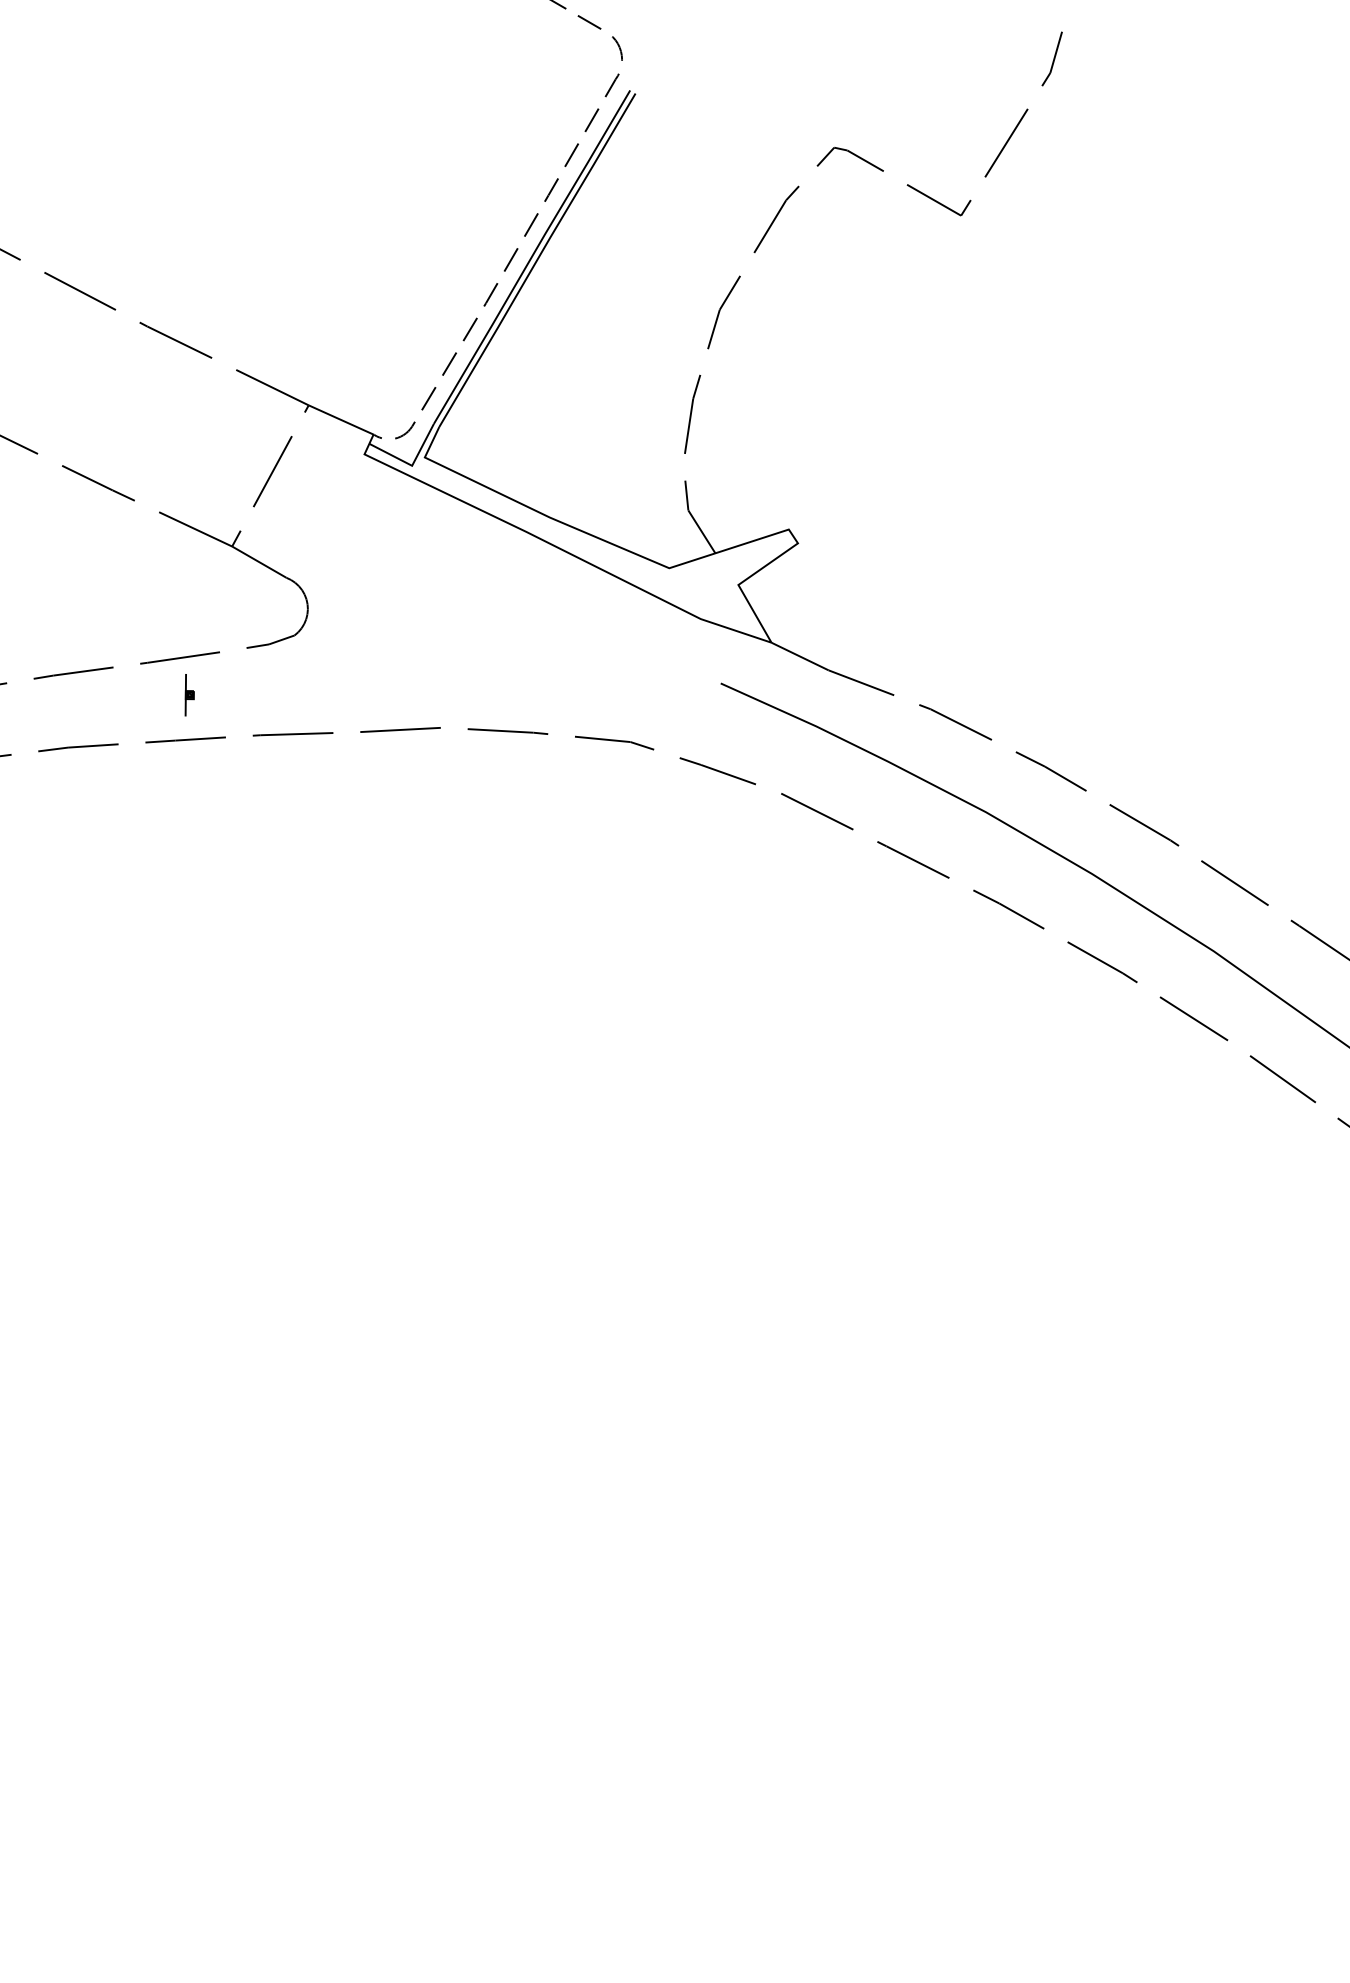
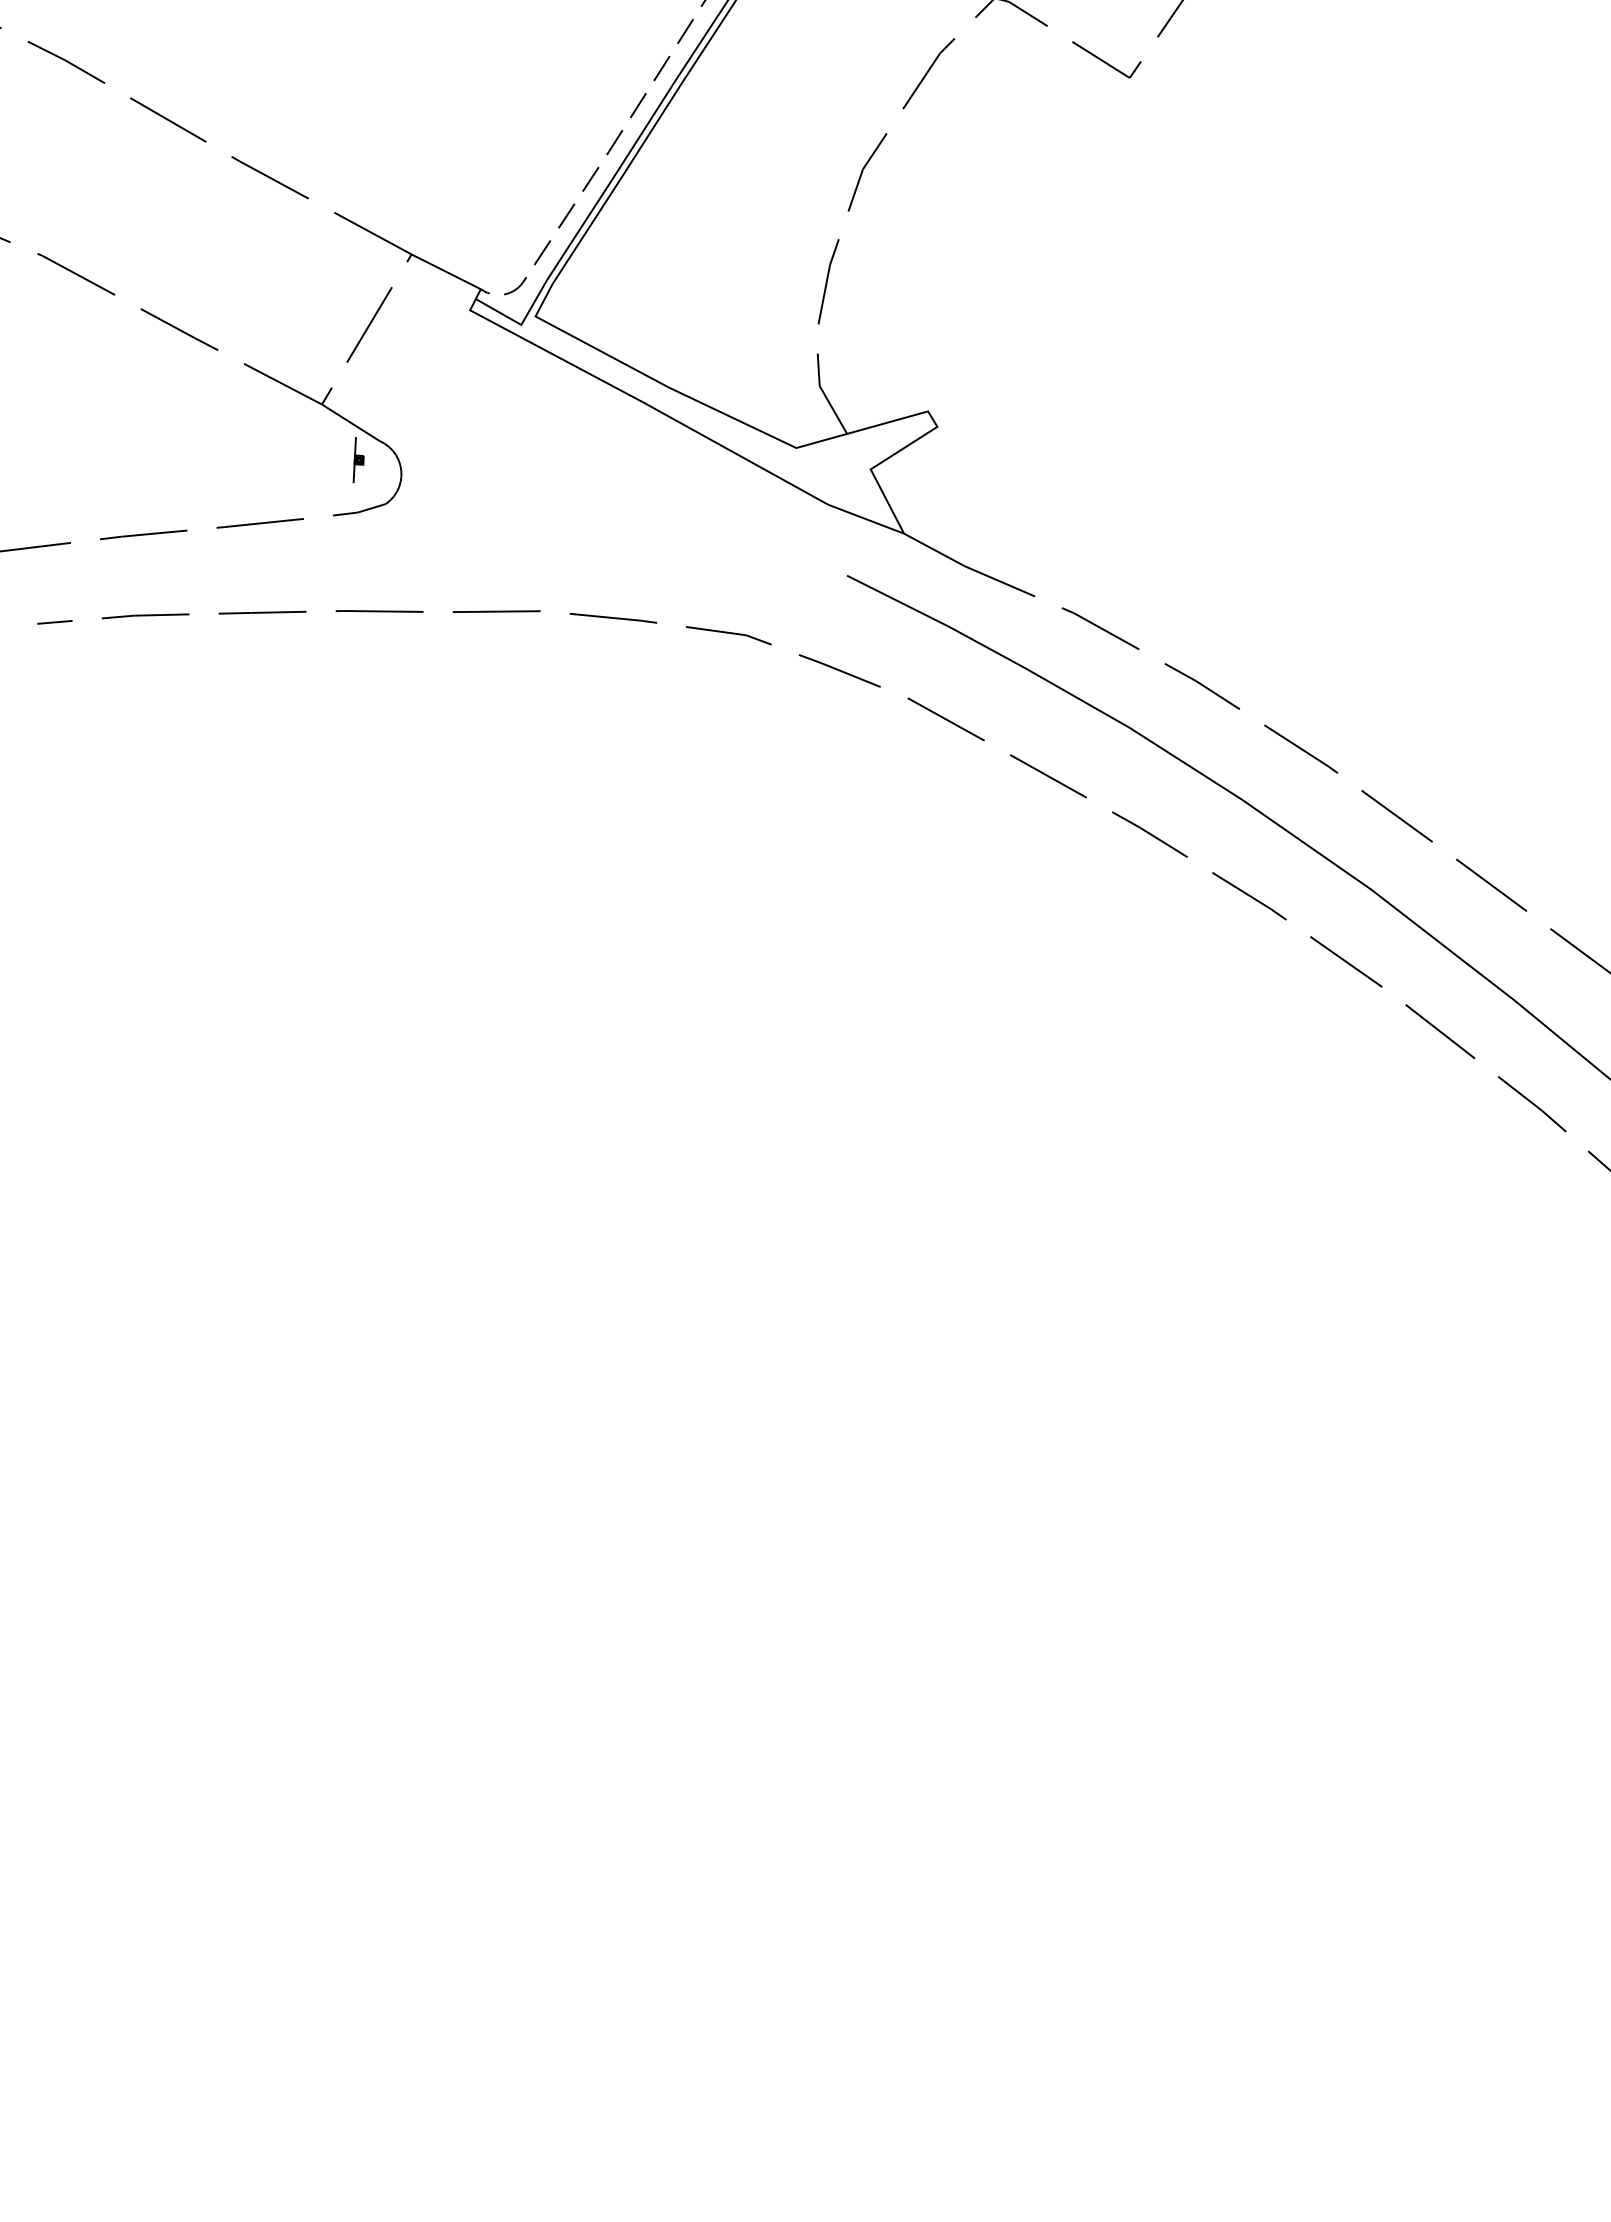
part: (189, 694) -> (358, 459), moved

